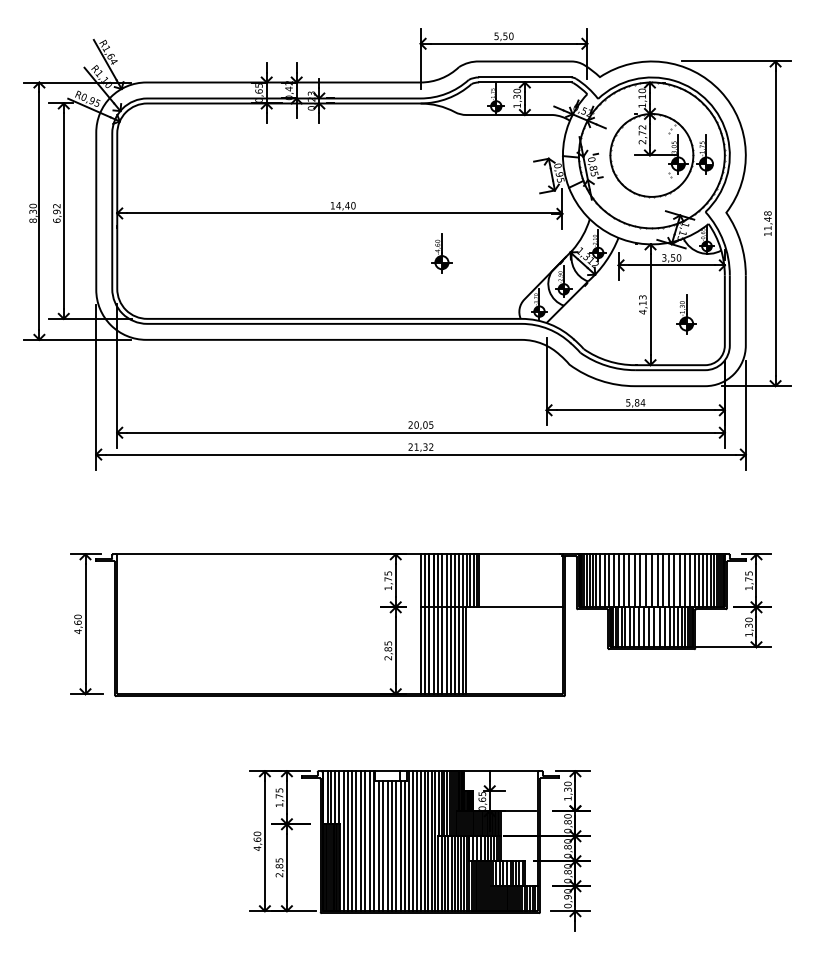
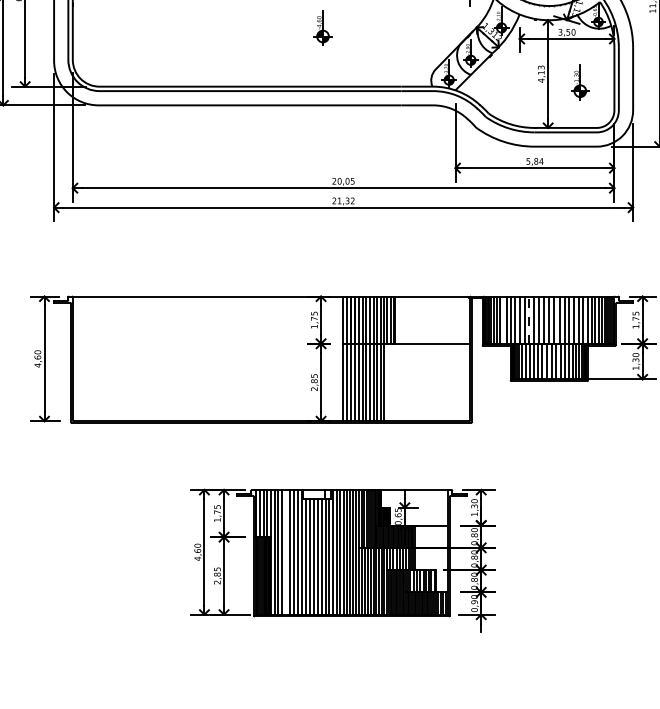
part: (441, 253) -> (322, 28), moved
line: (600, 580) -> (503, 319), removed
line: (629, 580) -> (529, 319), solid -> dashed
line: (356, 841) -> (286, 552), removed

